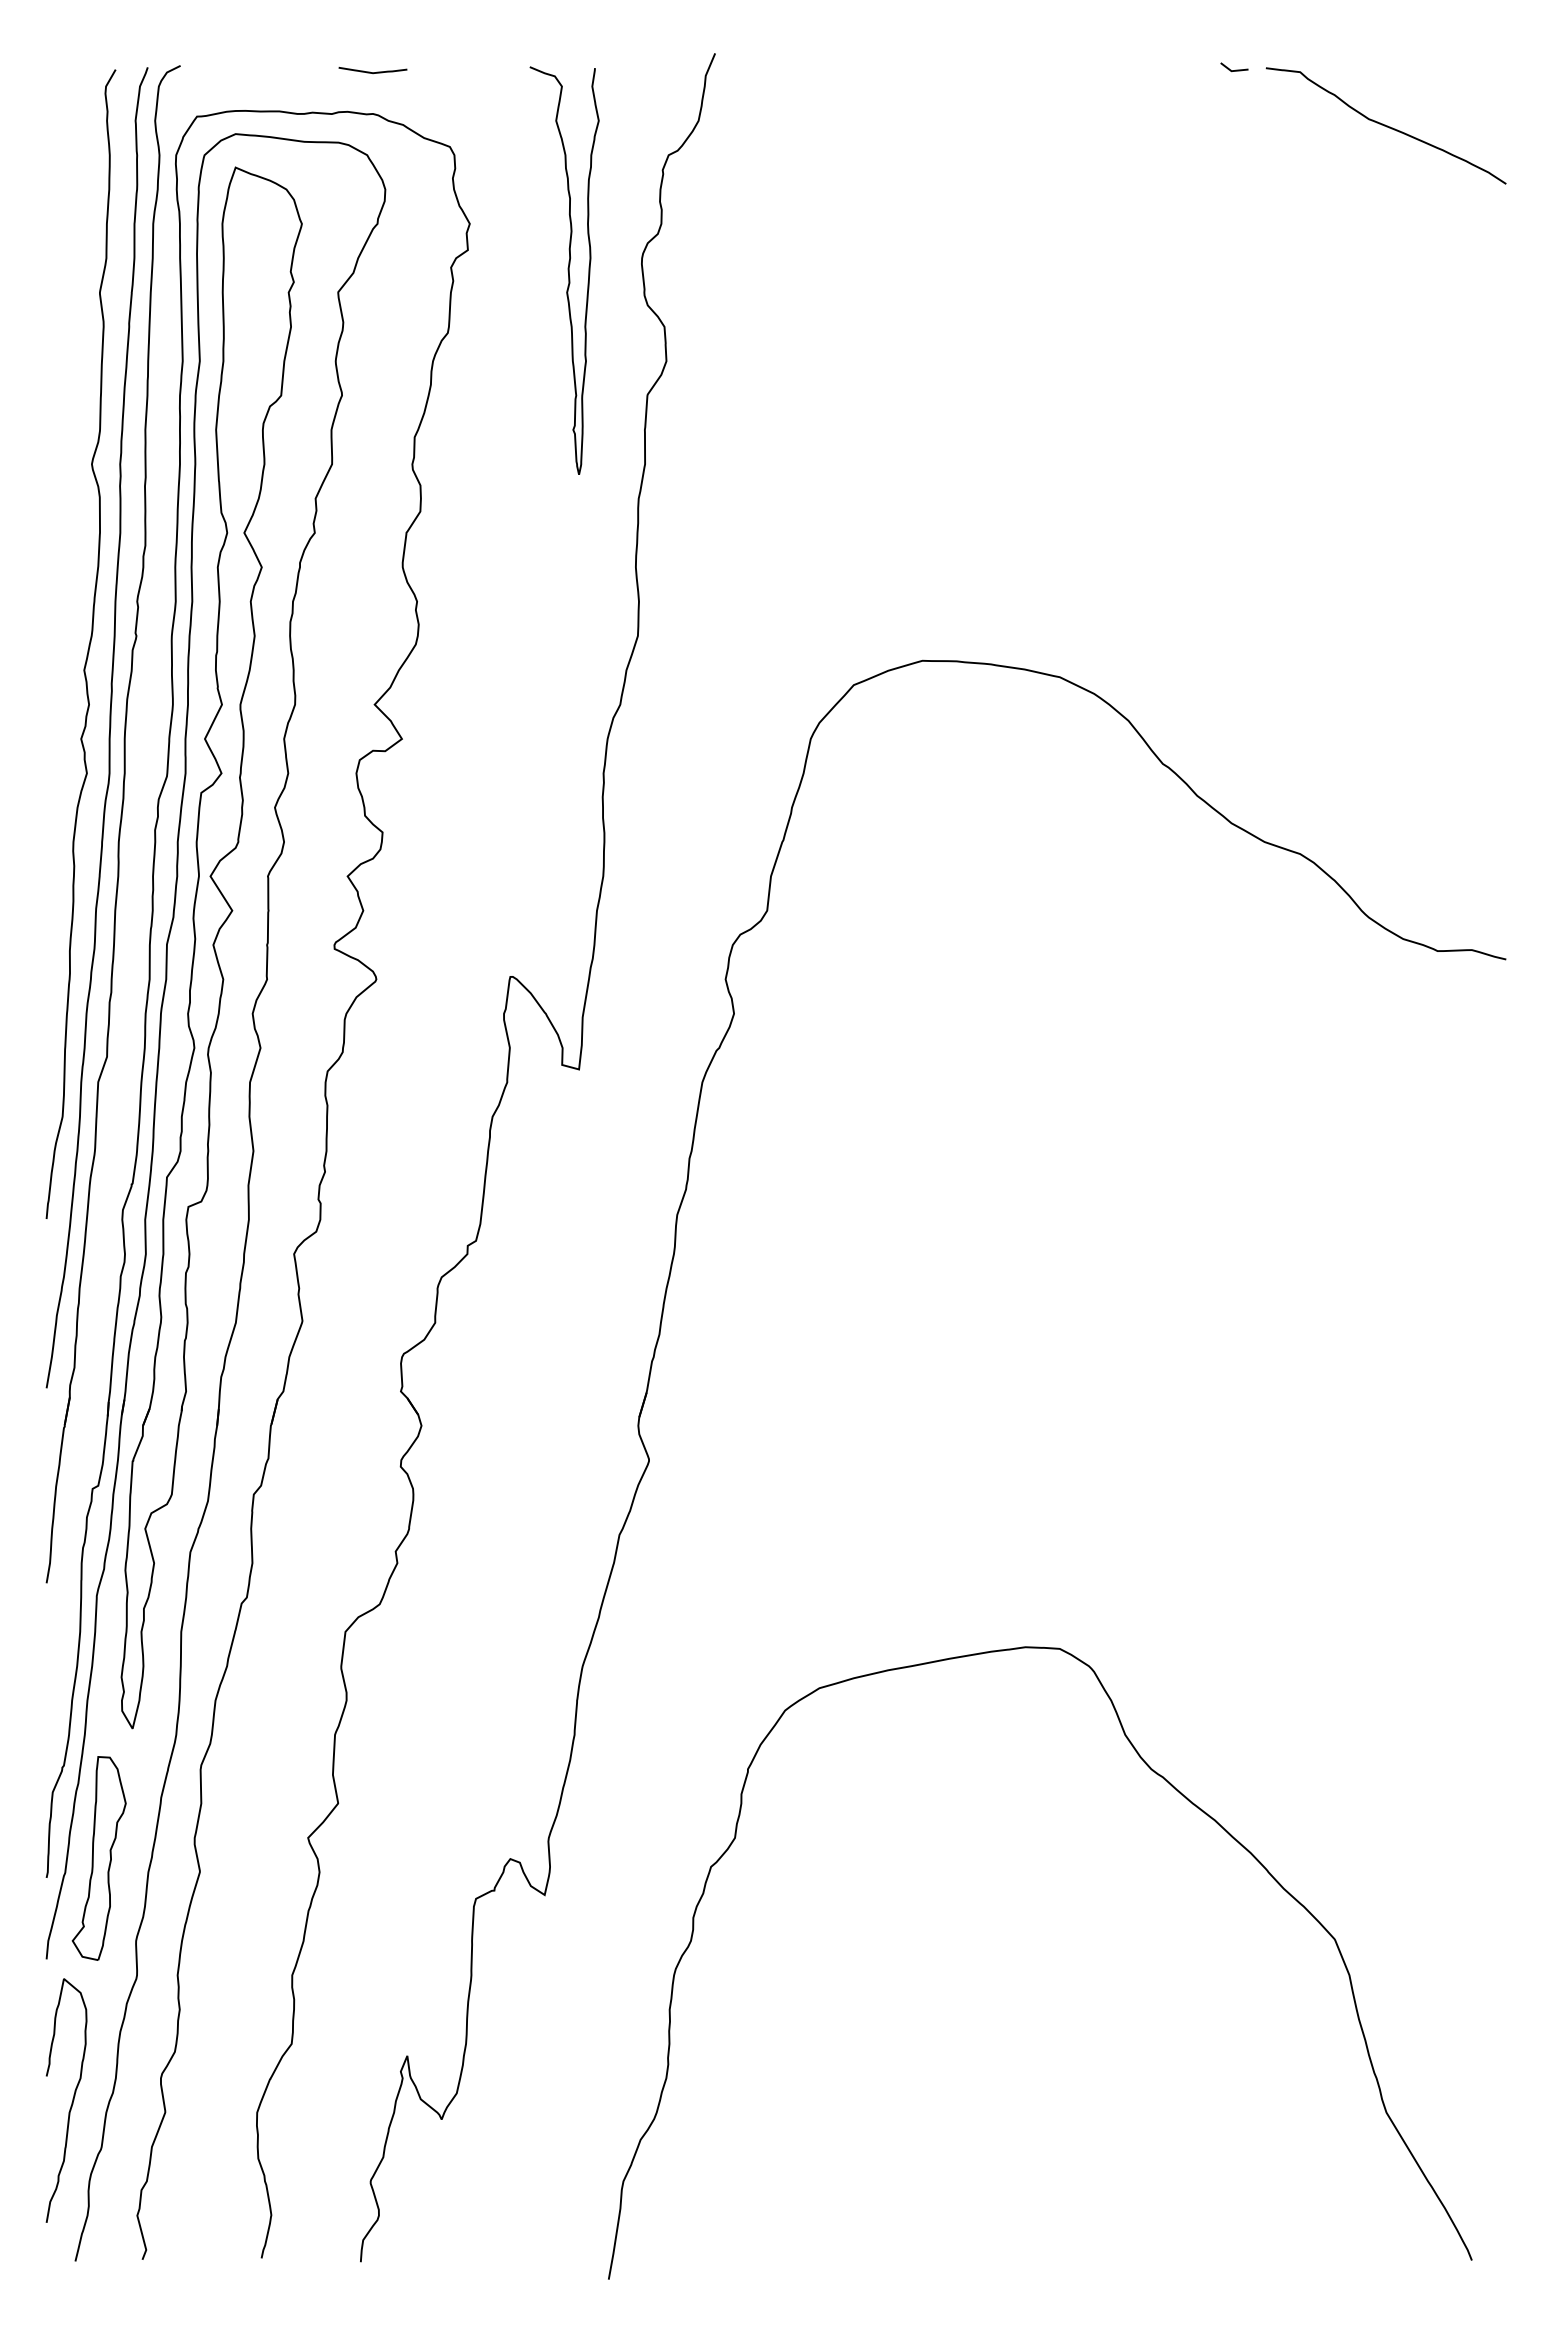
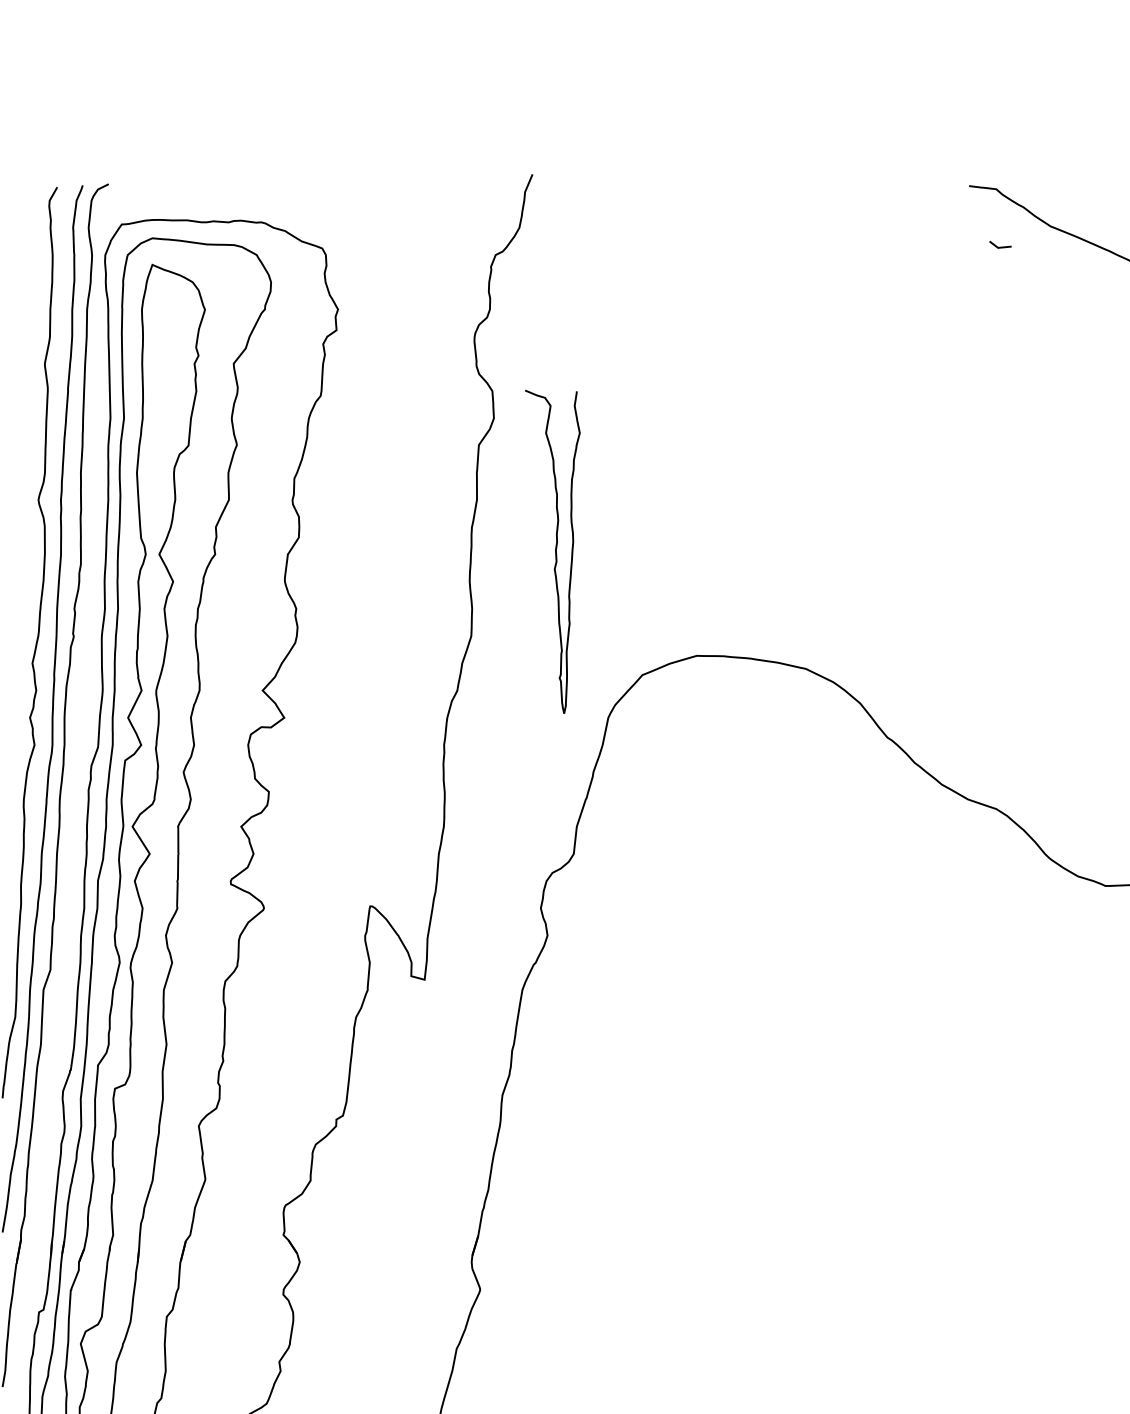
line: (1235, 69) -> (1001, 246), moved
curve: (372, 72) -> (260, 189), removed
curve: (567, 270) -> (555, 551), moved

